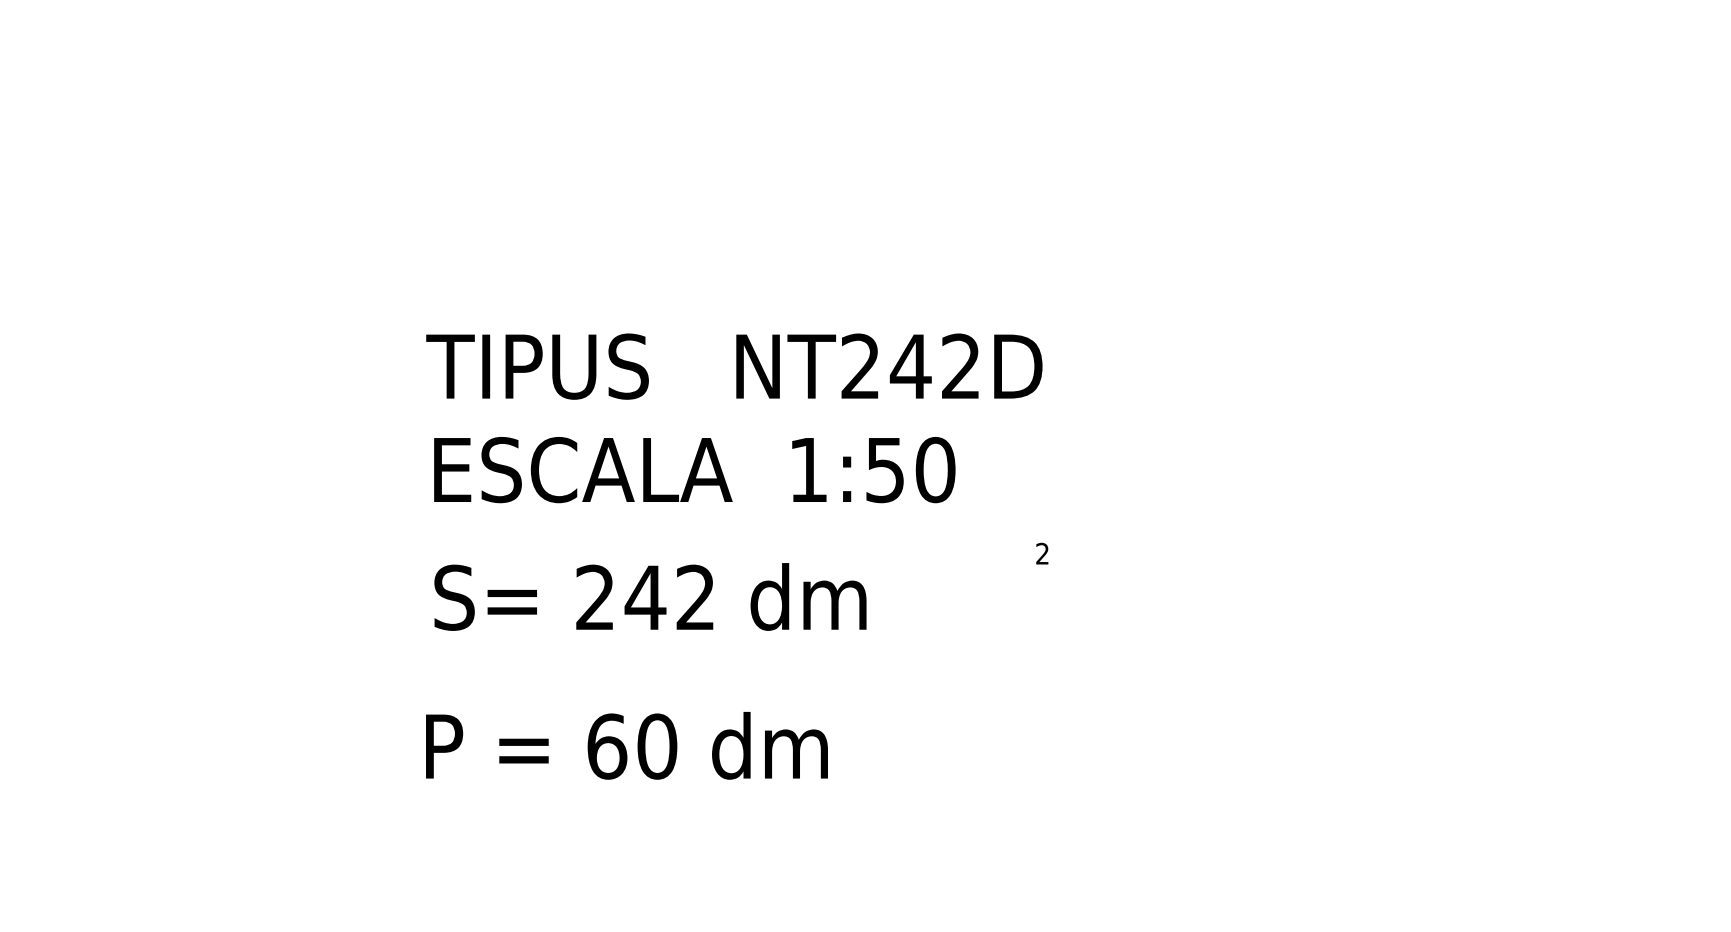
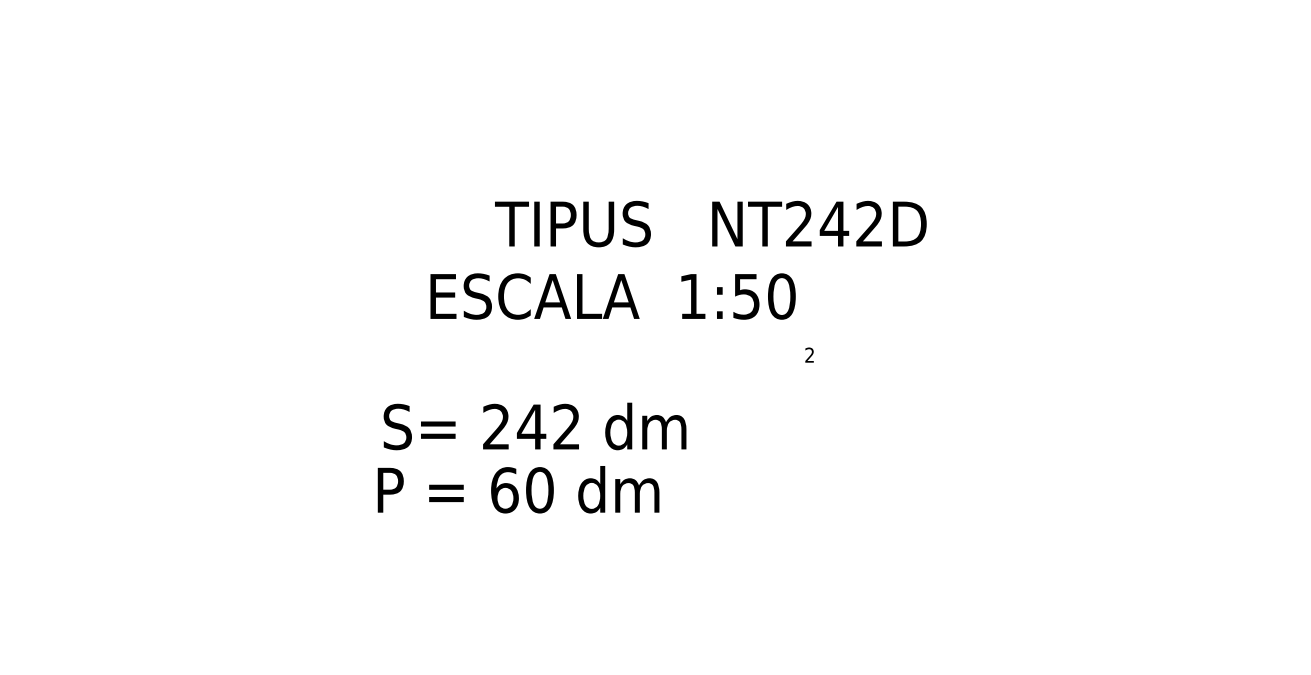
text: (733, 365) -> (710, 223), moved
text: (693, 469) -> (612, 296), moved
text: (649, 597) -> (534, 426), moved

